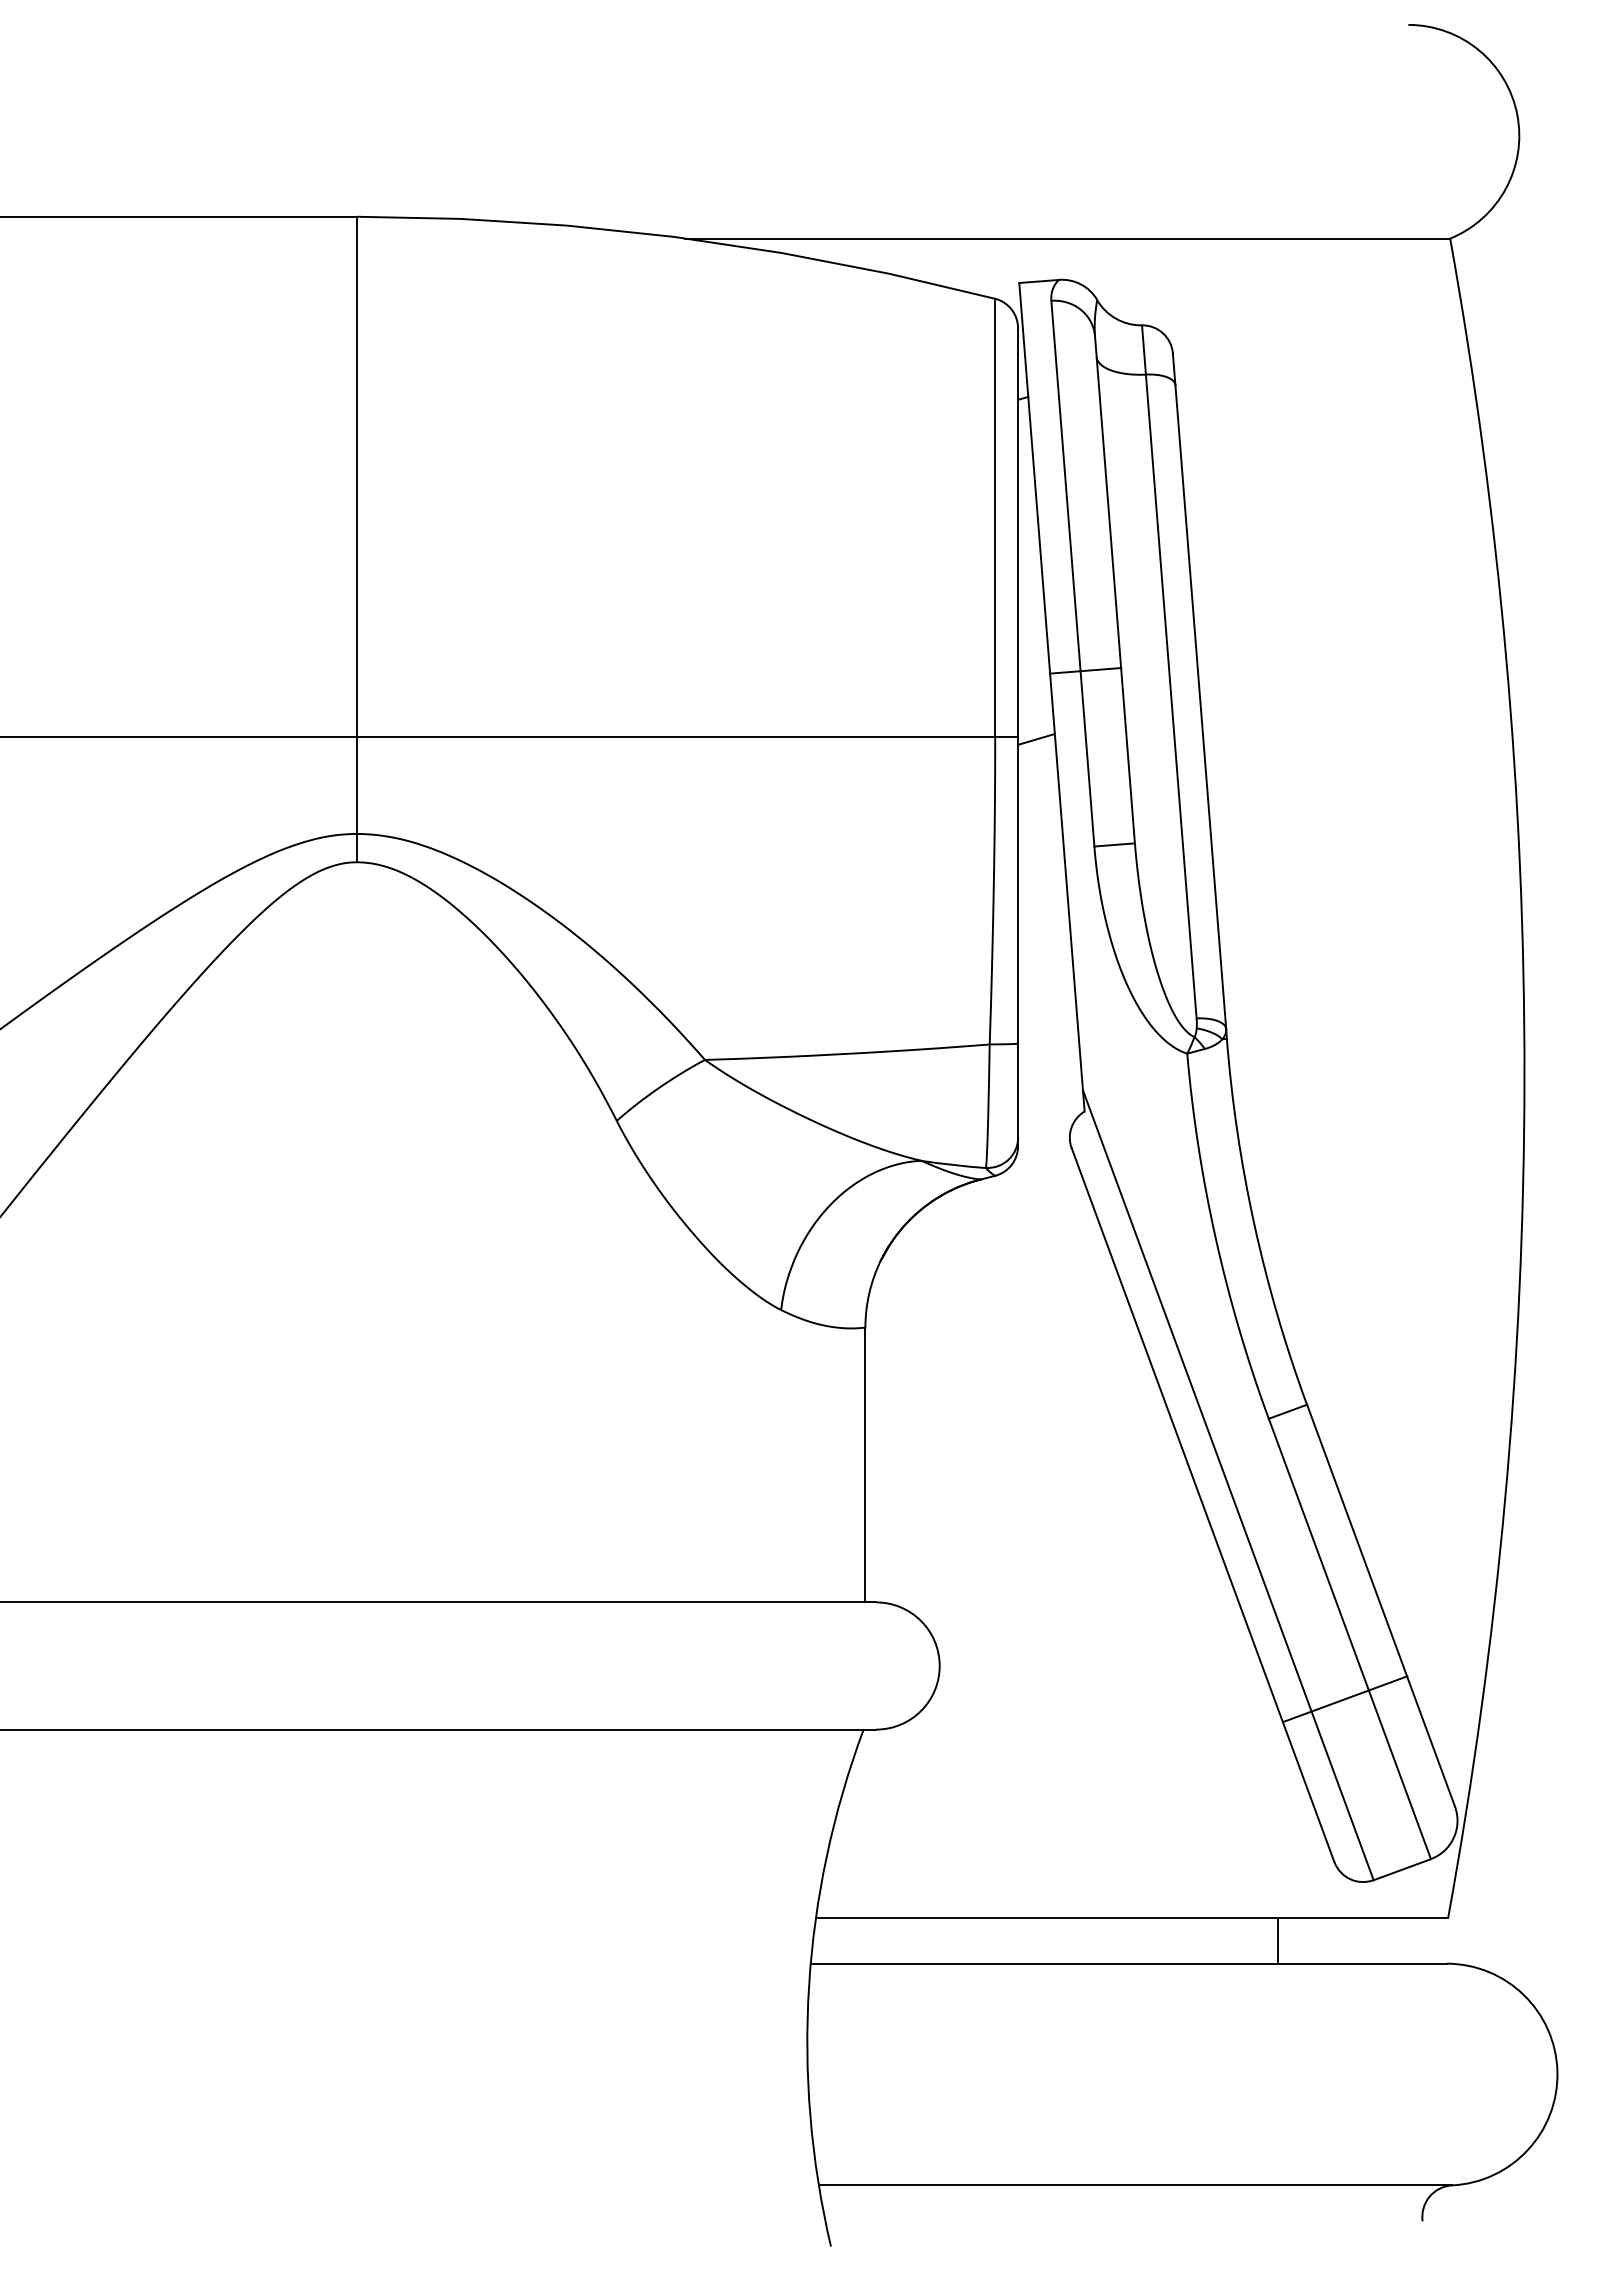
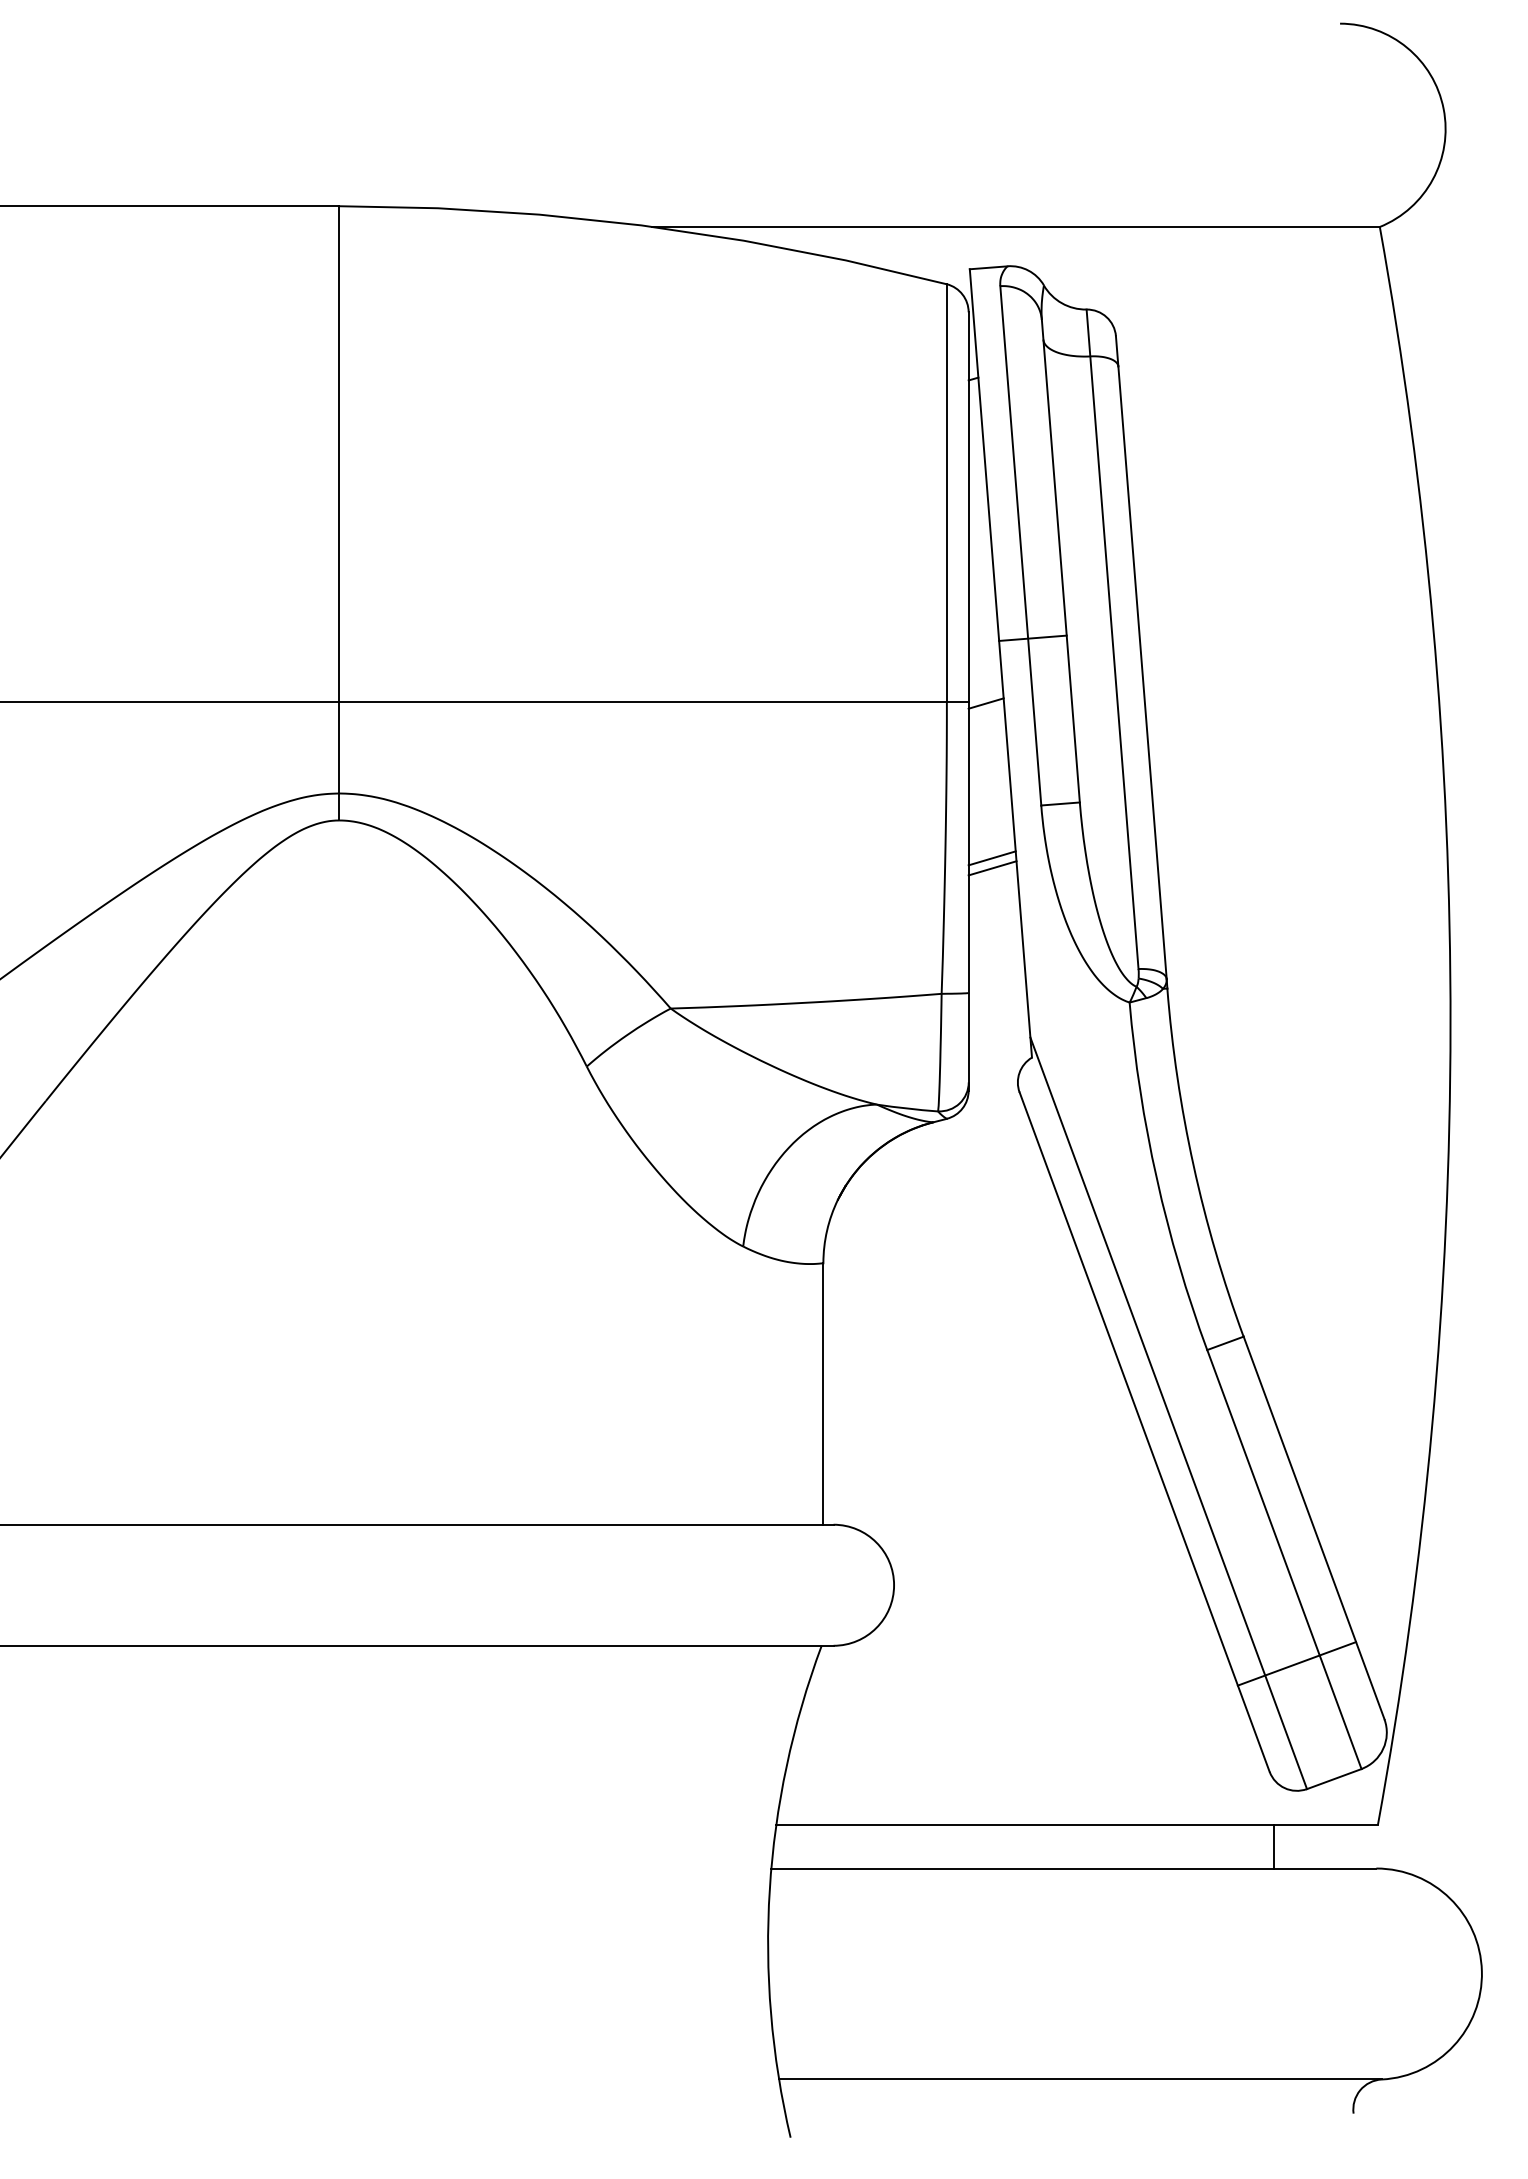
line: (1042, 902) -> (991, 858), added
line: (1043, 912) -> (992, 868), added
line: (1344, 1698) -> (1296, 1663), moved
line: (1277, 1940) -> (1273, 1846), moved

